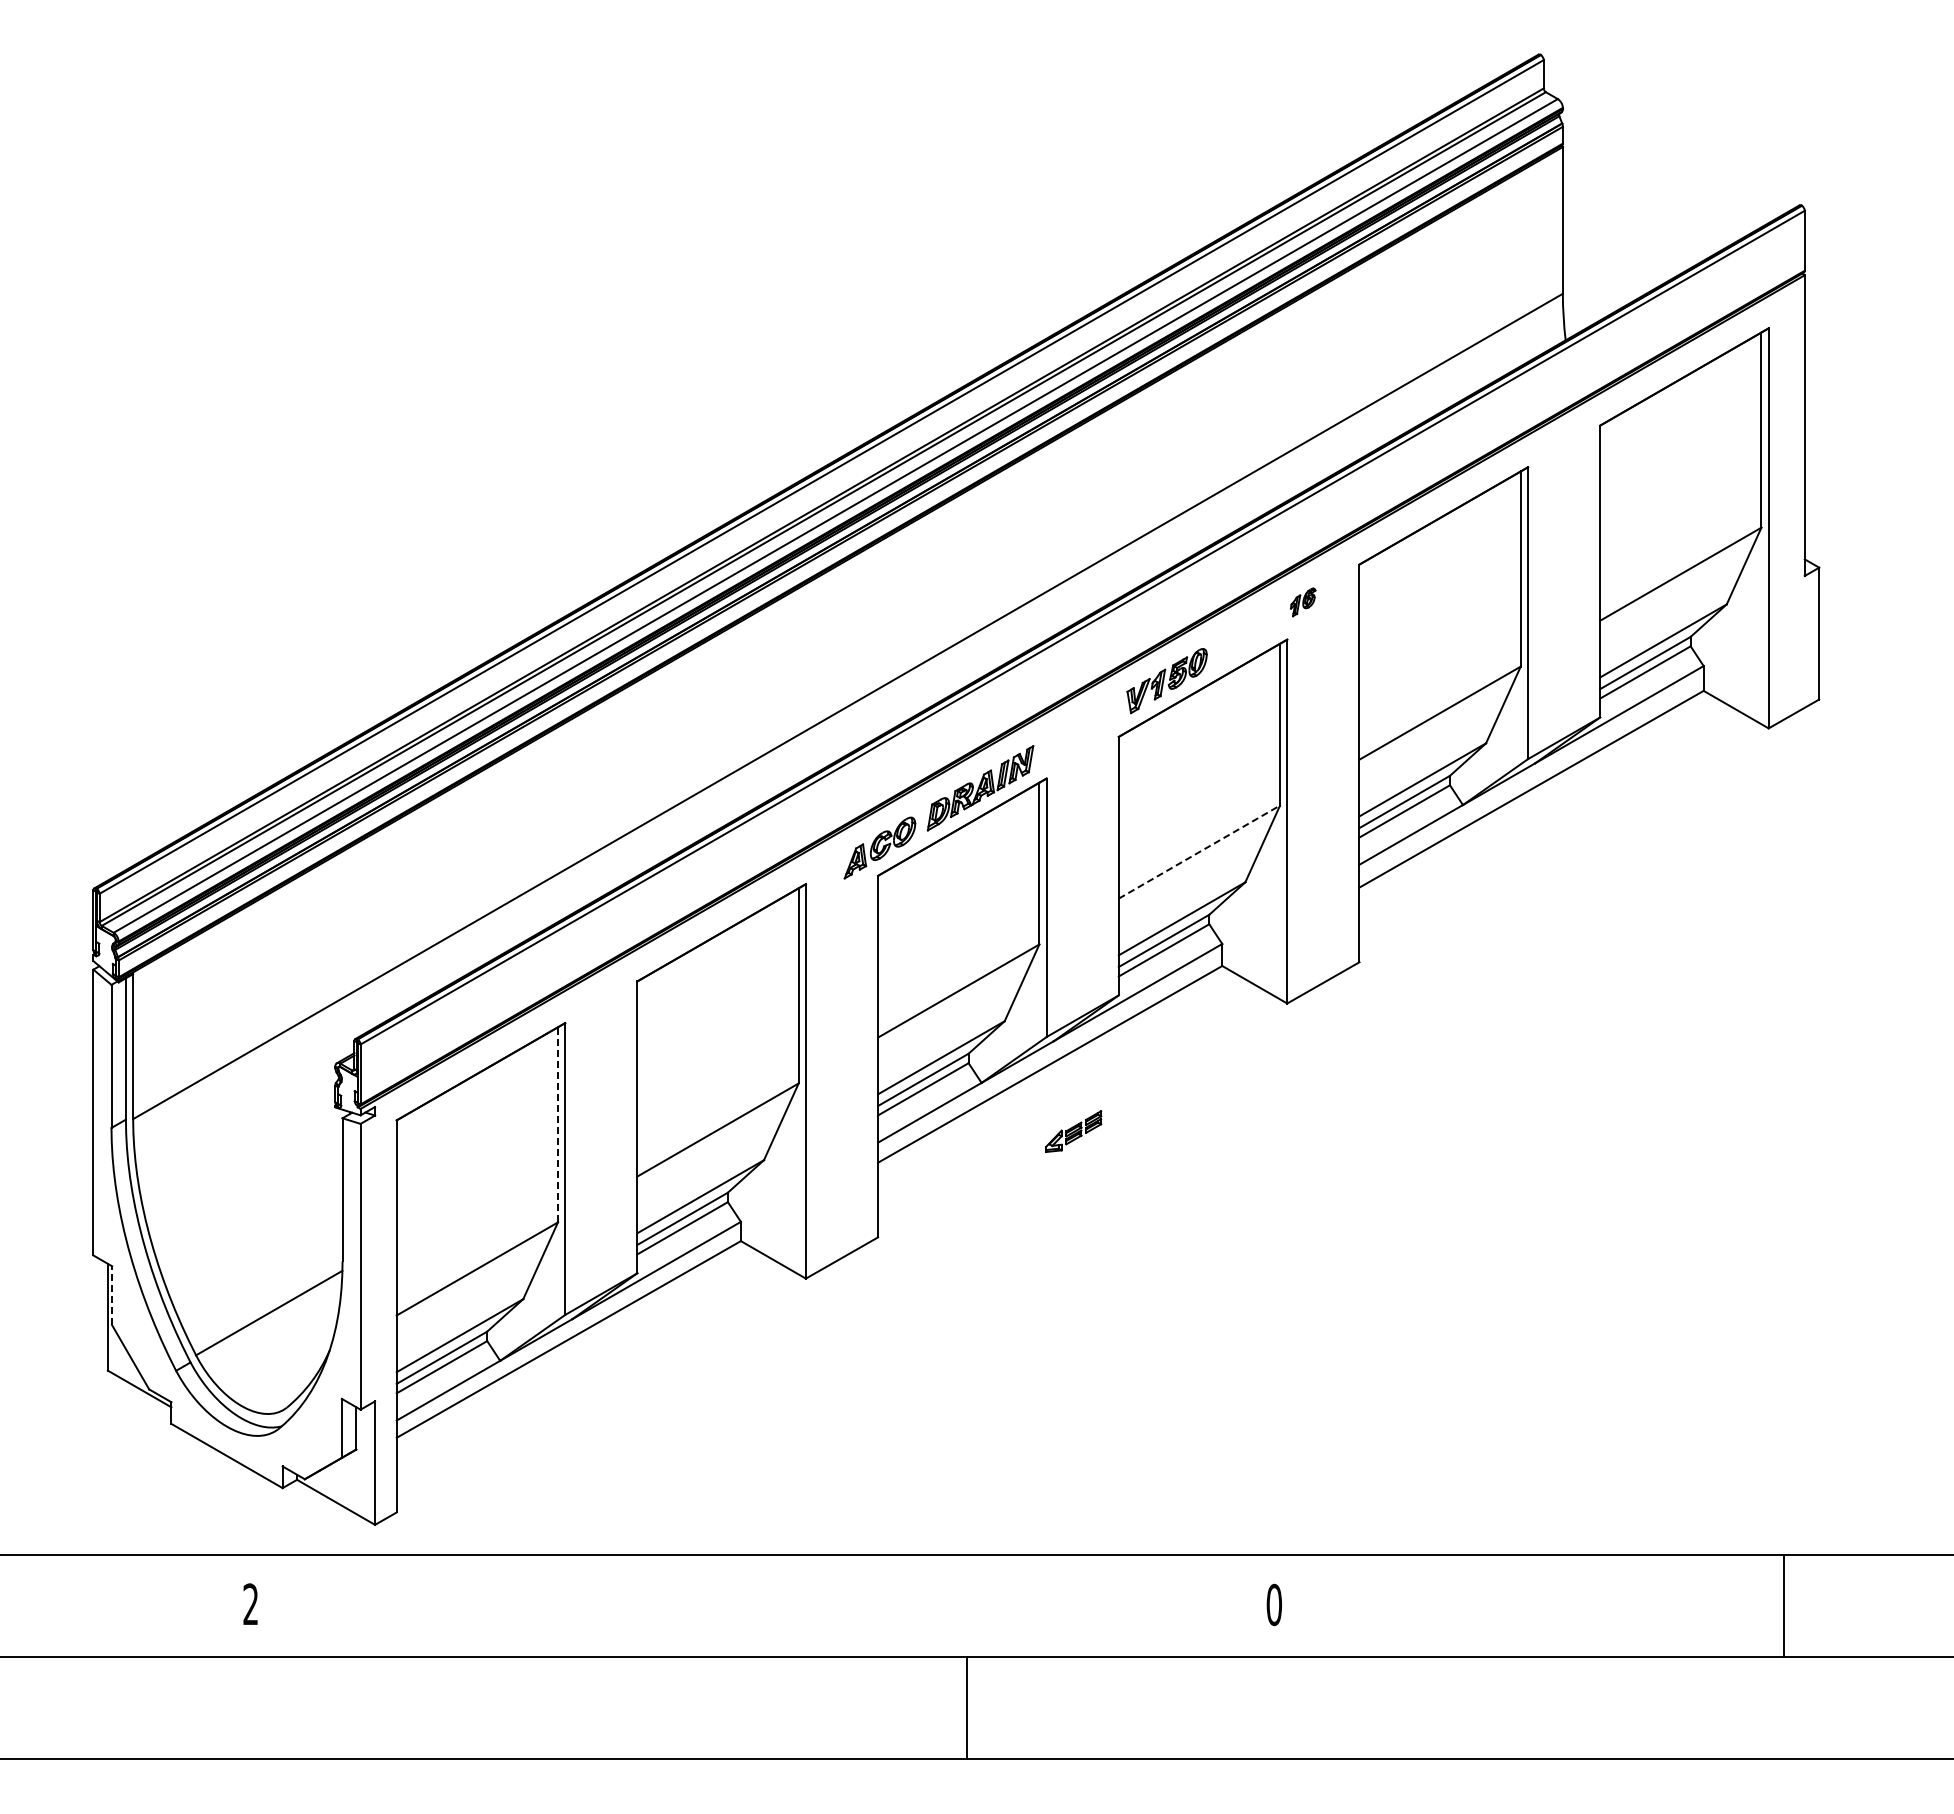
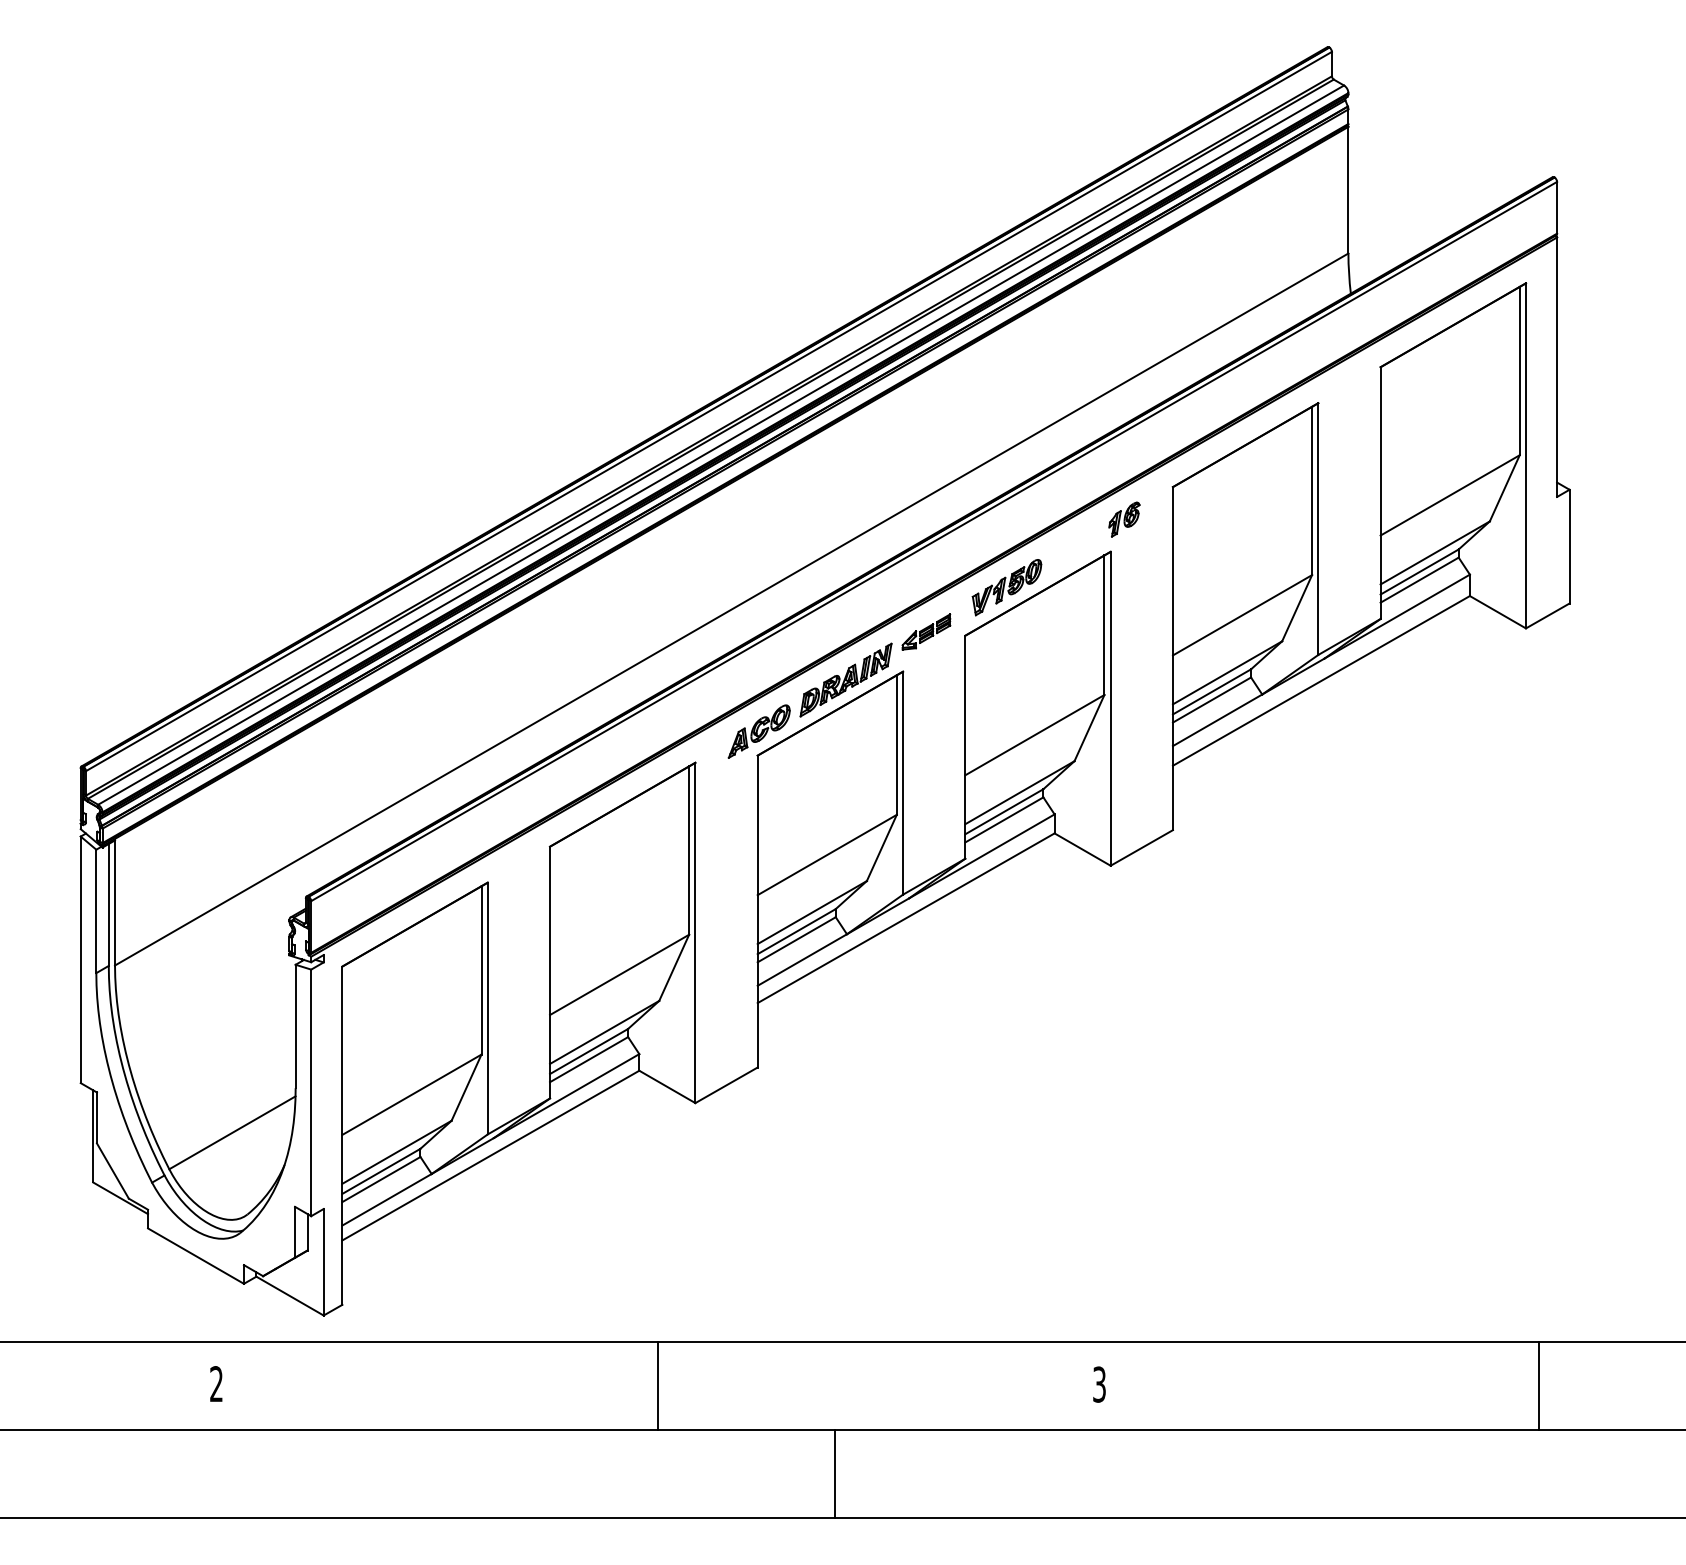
part: (1302, 602) -> (1123, 519), size x1.43
line: (1199, 851) -> (1034, 734), dashed -> solid
line: (557, 1124) -> (481, 970), dashed -> solid
part: (1073, 1131) -> (926, 631), moved
line: (112, 1295) -> (97, 1117), dashed -> solid
text: (1274, 1605) -> (1099, 1385), 0 -> 3
line: (762, 1606) -> (657, 1385), added

